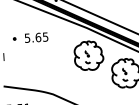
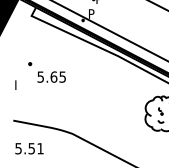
text: (36, 37) -> (51, 76), moved
part: (88, 55) -> (118, 89), removed

